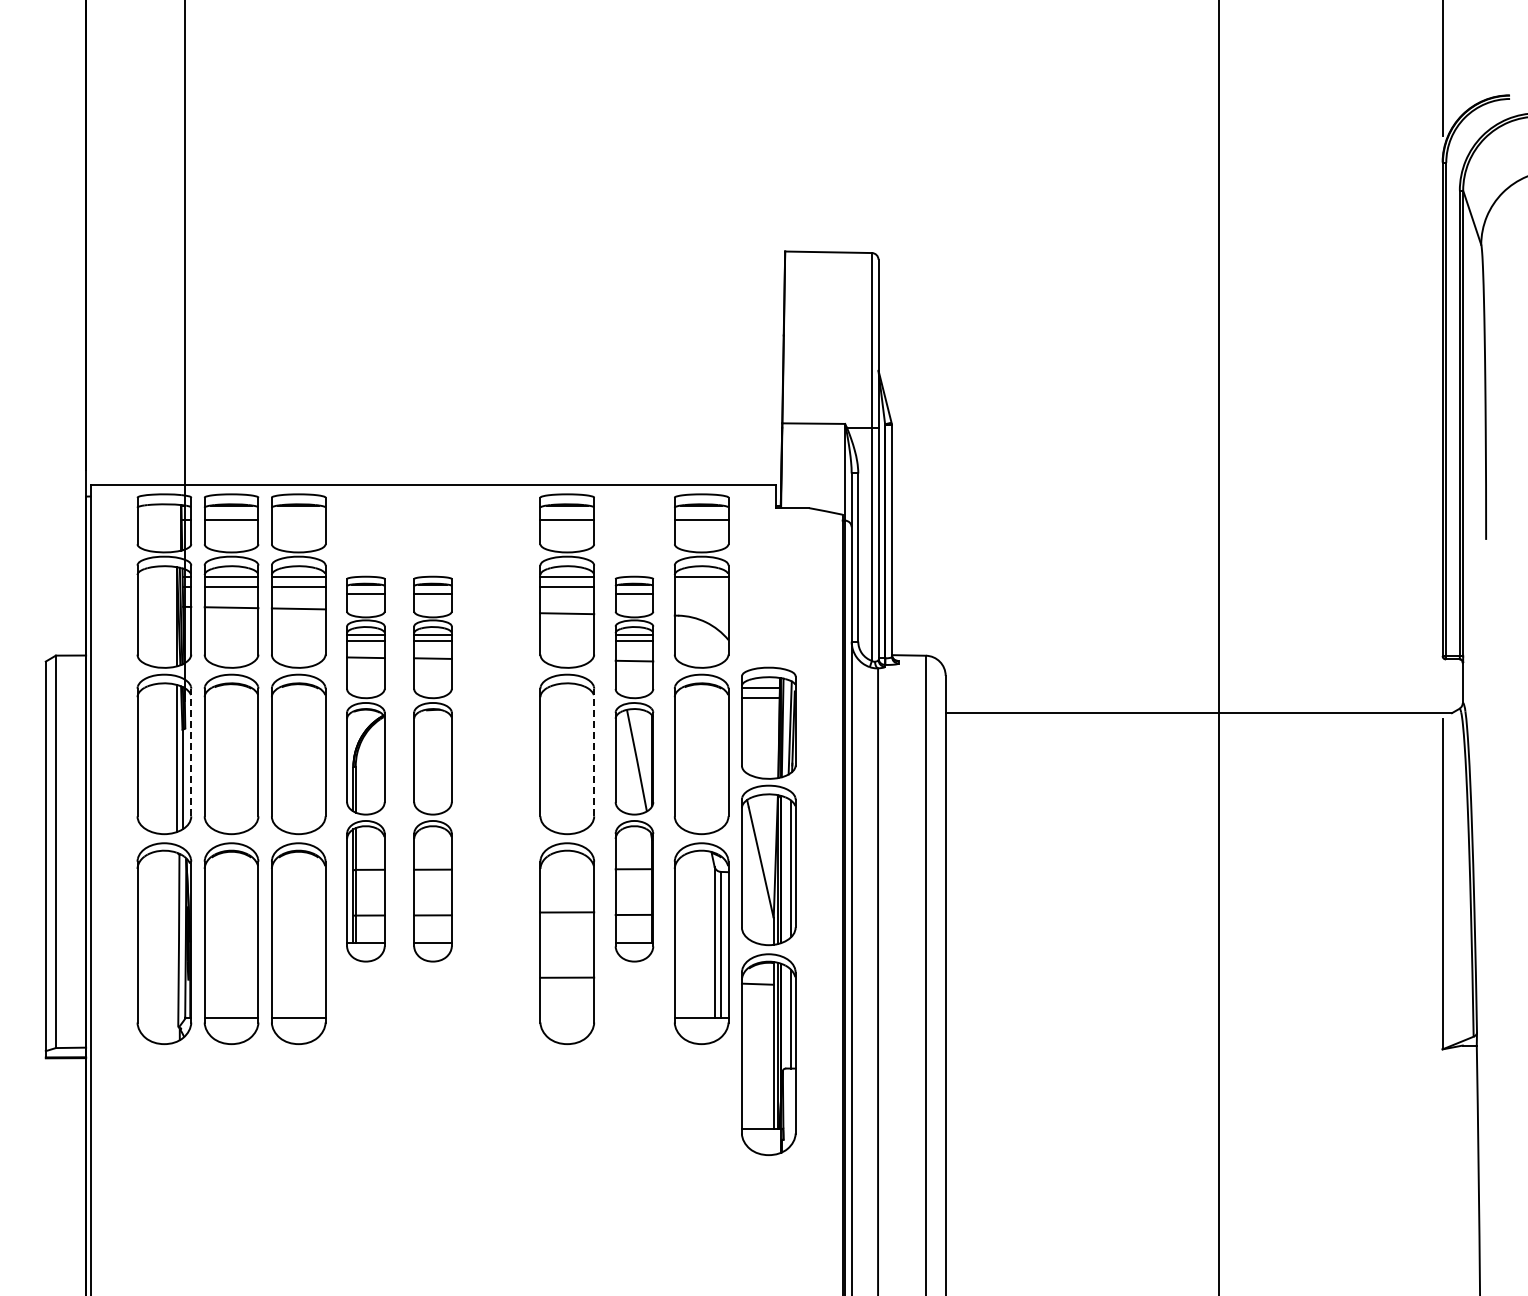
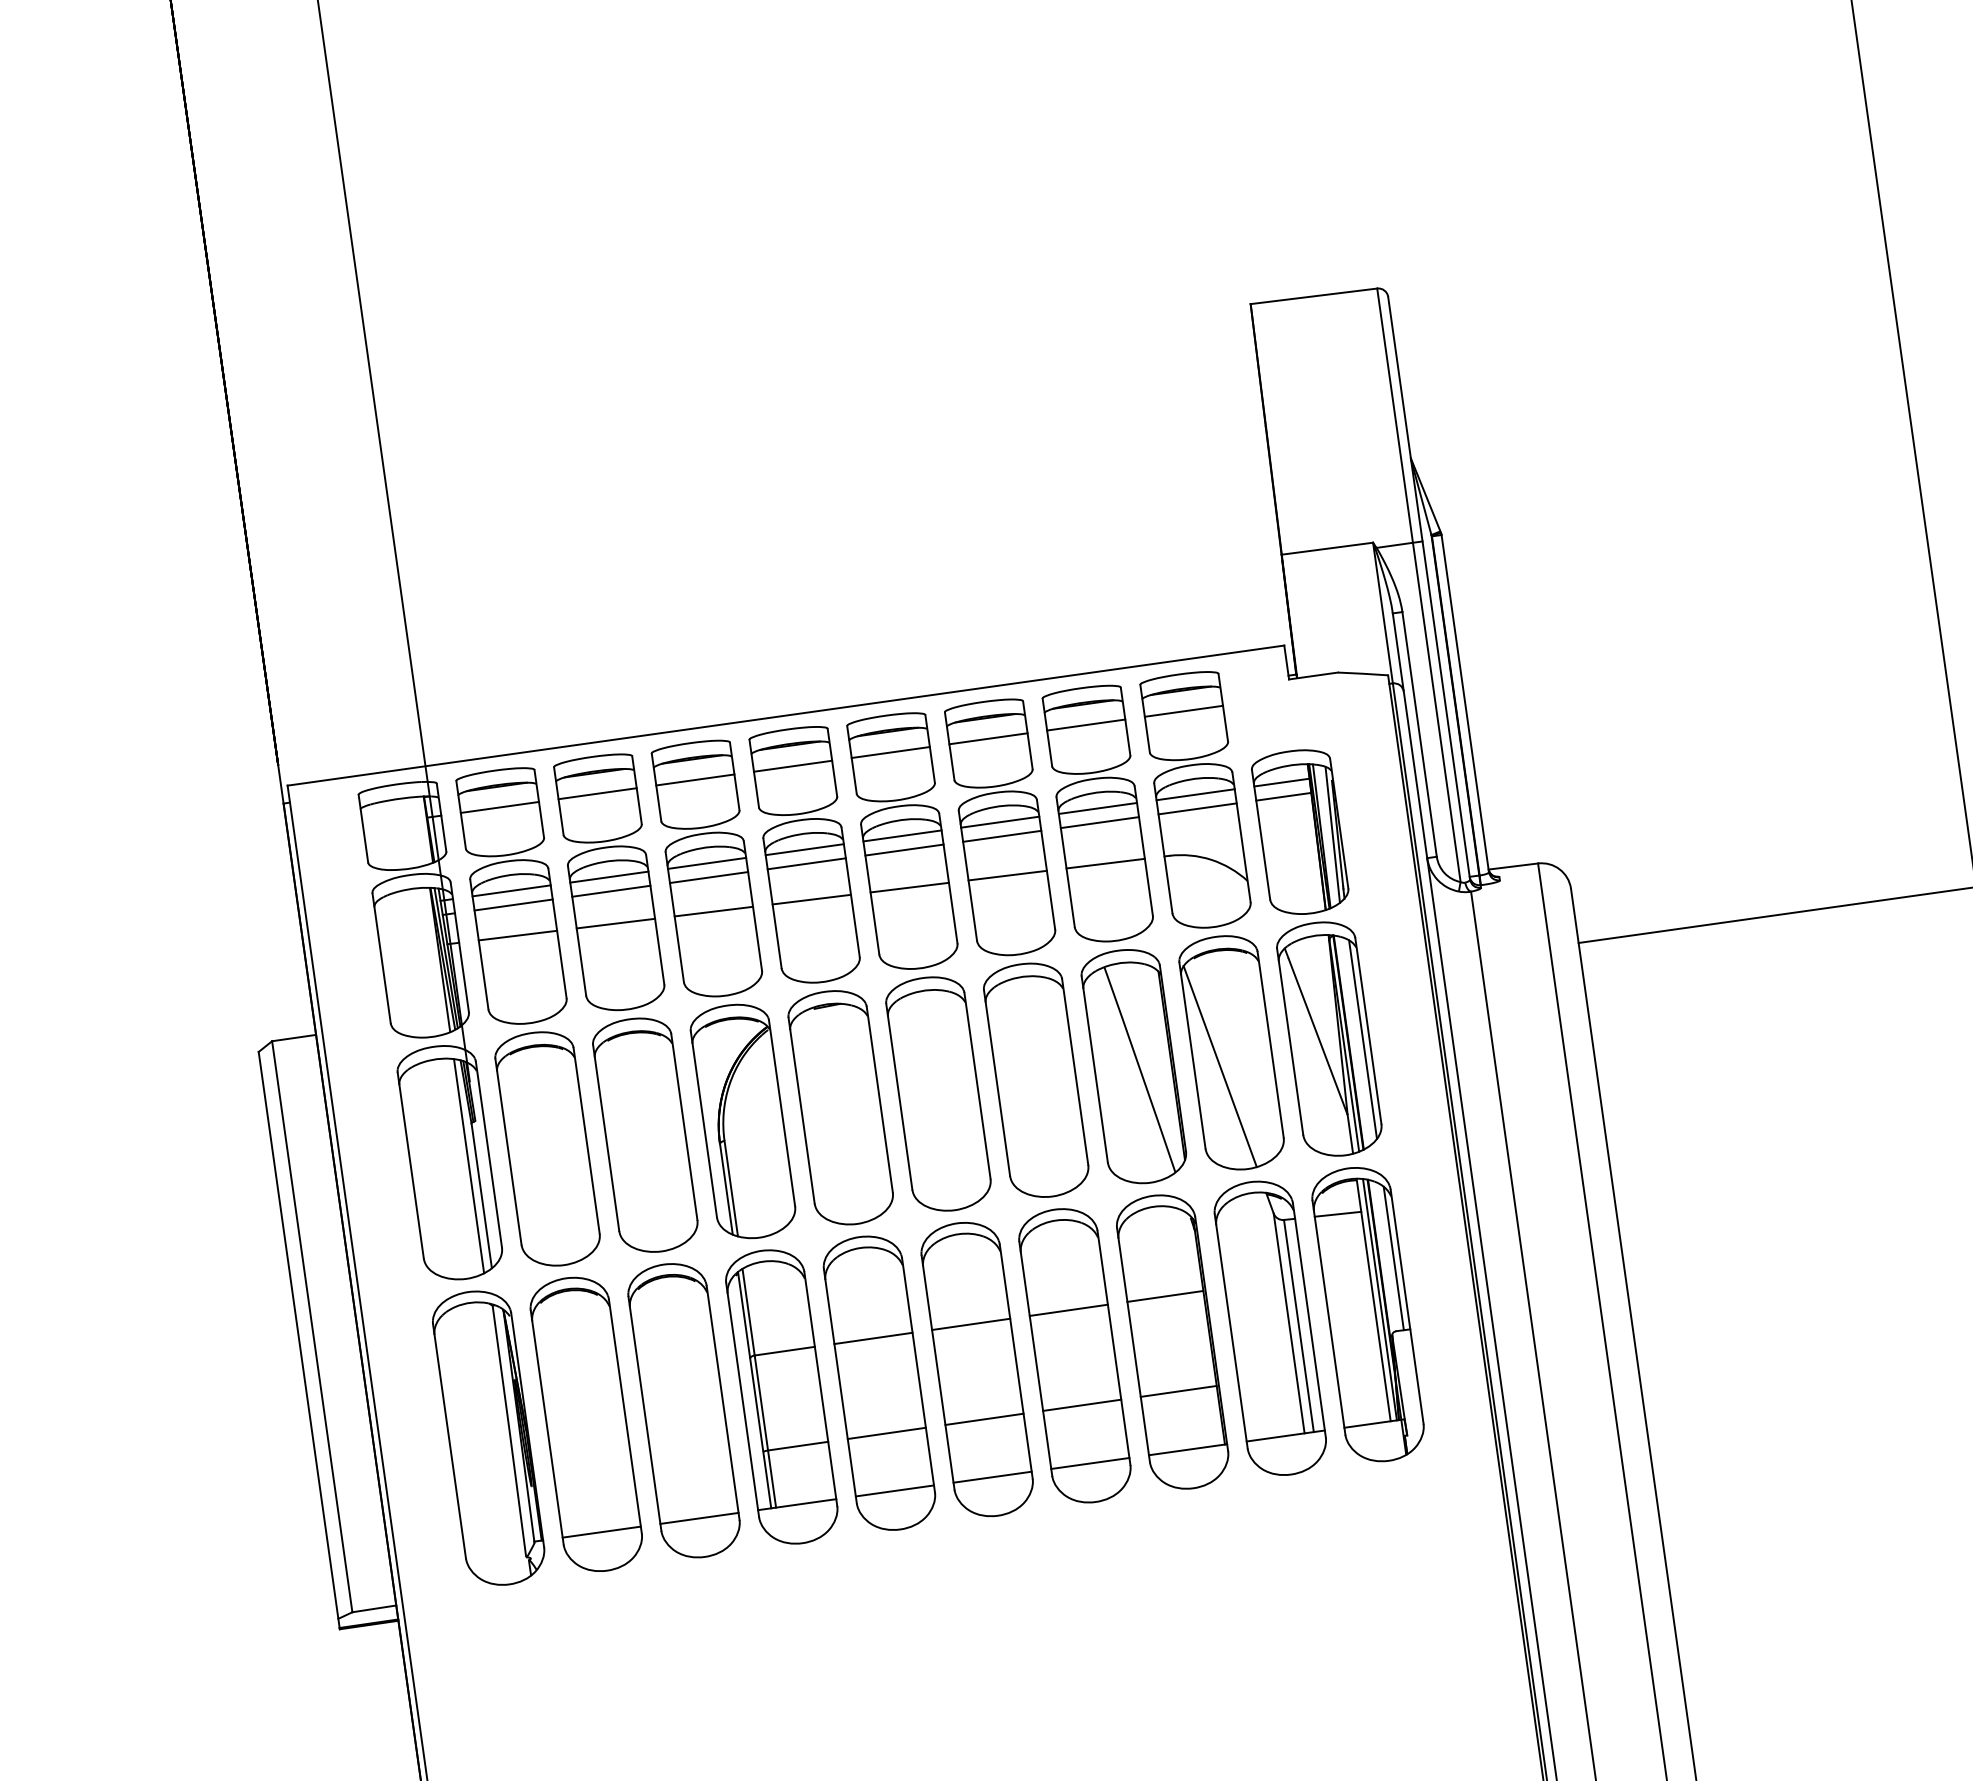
line: (298, 519) -> (597, 793), added
line: (701, 586) -> (1197, 808), added
line: (191, 752) -> (489, 1154), dashed -> solid
line: (594, 752) -> (1075, 1072), dashed -> solid
line: (692, 762) -> (1220, 1066), added
part: (365, 768) -> (745, 1142), size x1.43
part: (432, 768) -> (843, 1128), size x1.43
part: (499, 768) -> (940, 1114), added
part: (634, 768) -> (1137, 1087), size x1.43
part: (768, 910) -> (1338, 1104), moved
line: (567, 1017) -> (1090, 1463), added

